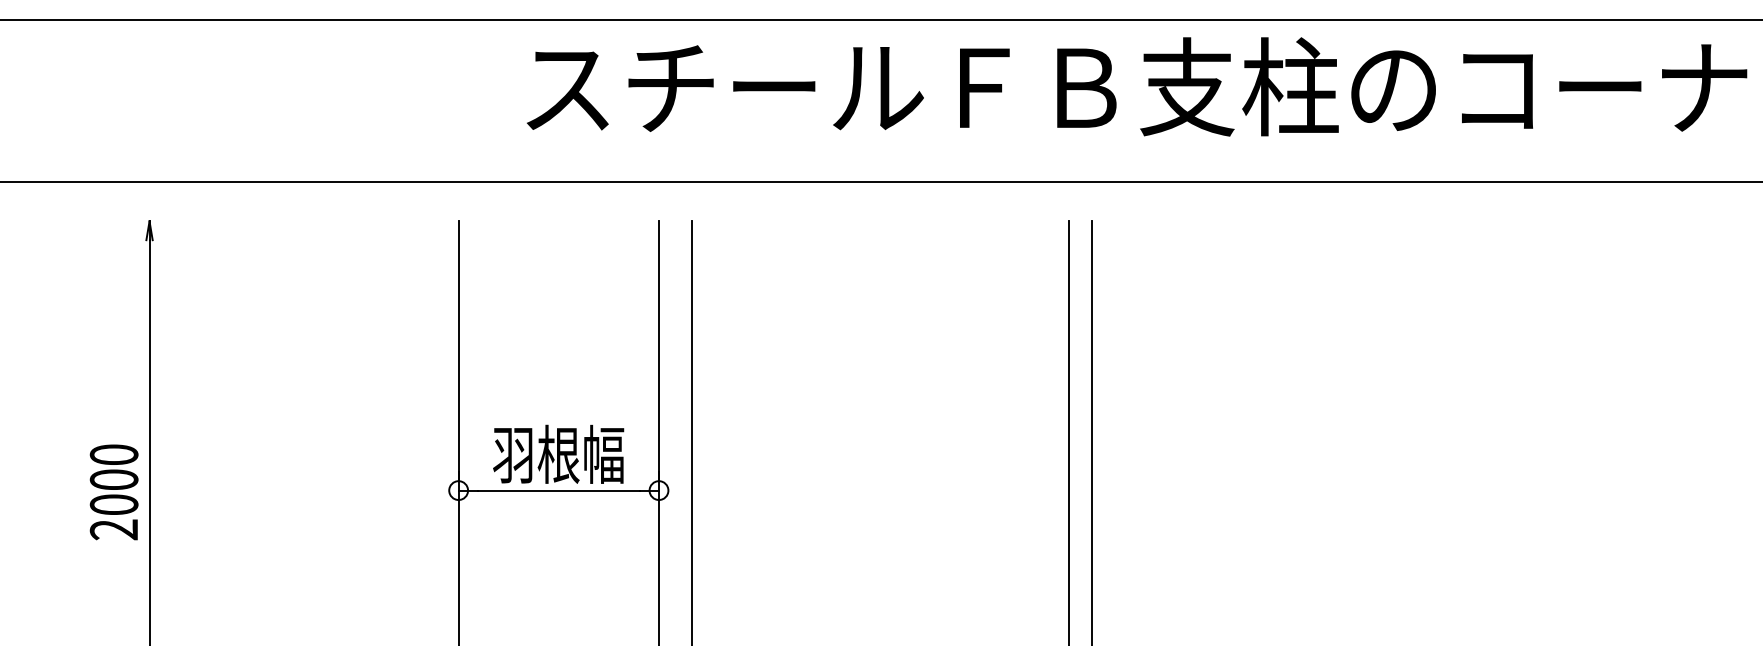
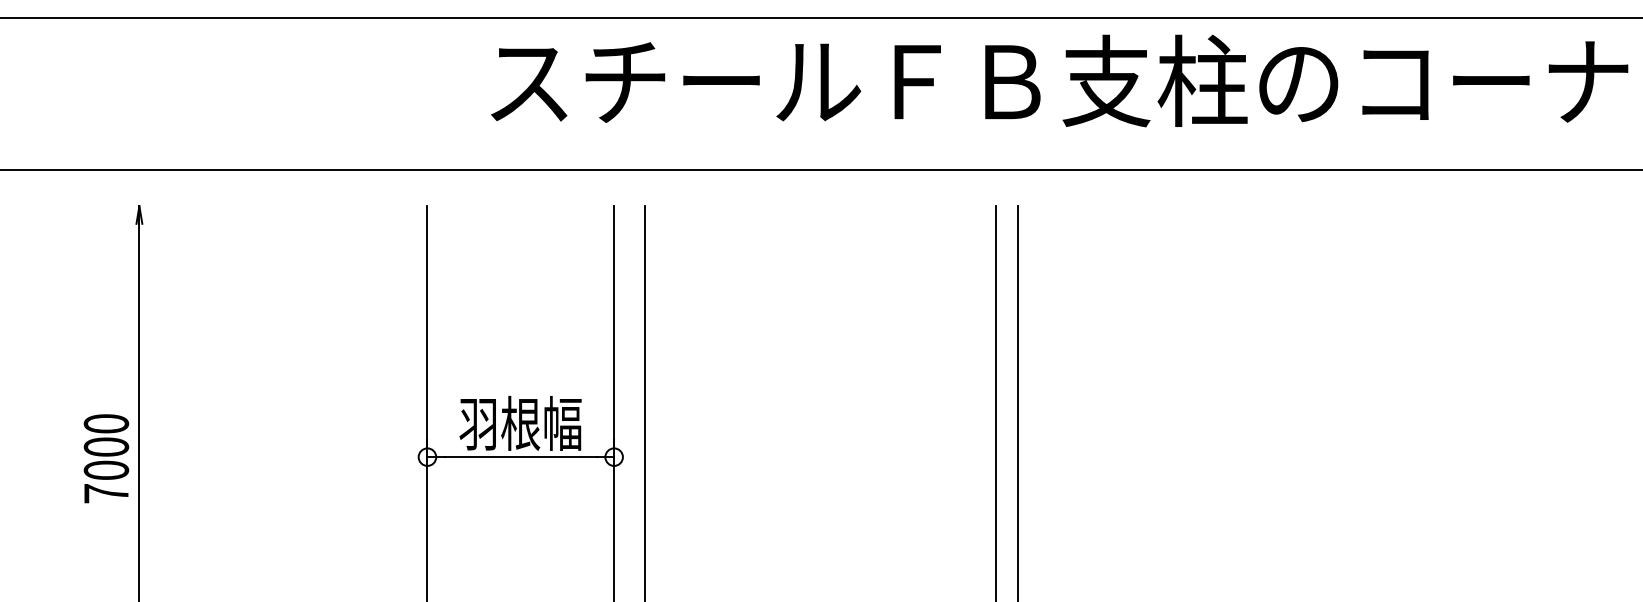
text: (113, 529) -> (105, 493), 2000 -> 7000

